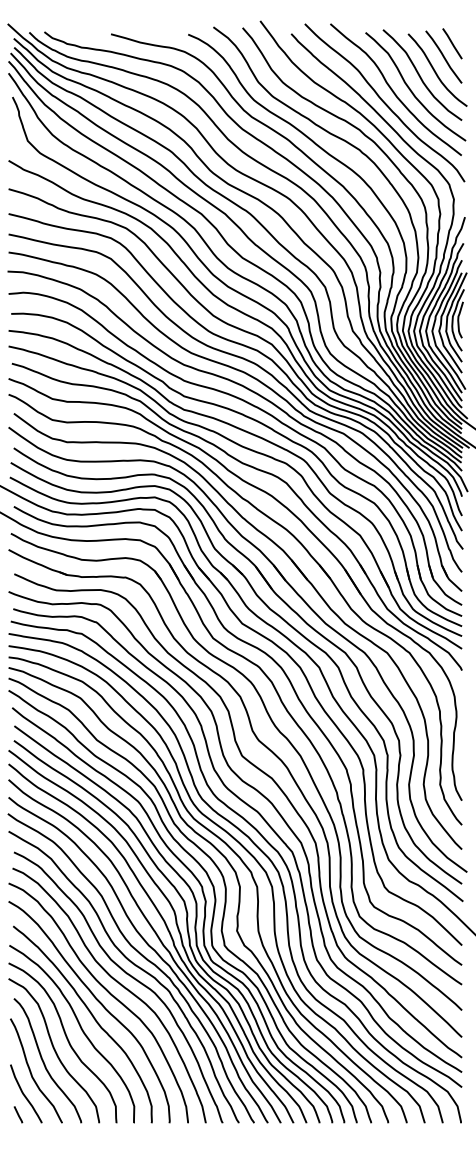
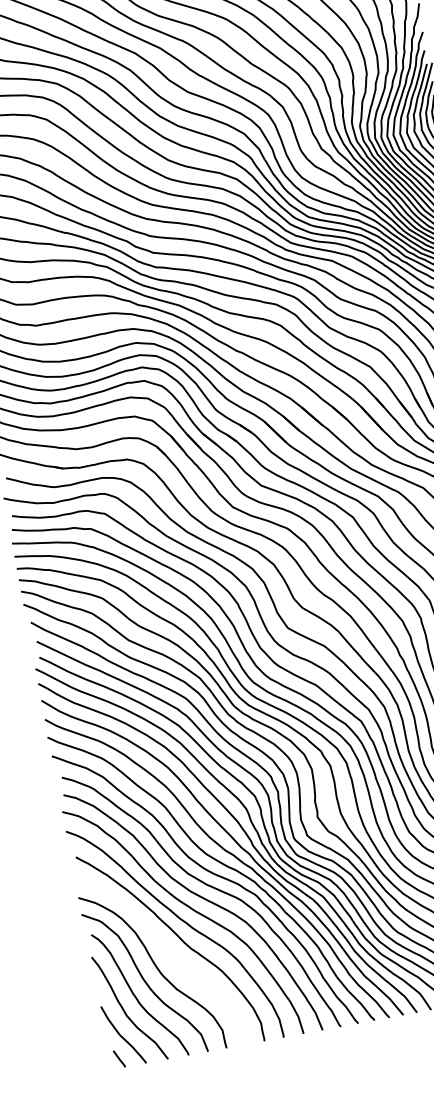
curve: (81, 1030) -> (170, 955), removed

